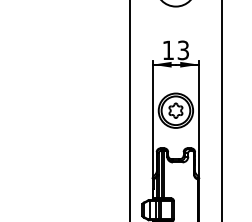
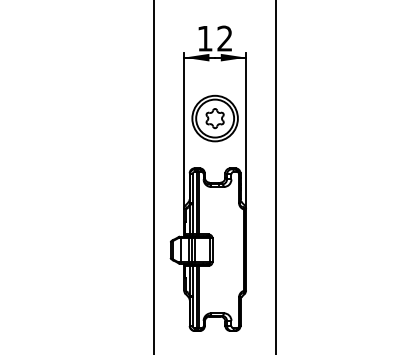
text: (183, 50) -> (224, 38), 13 -> 12

